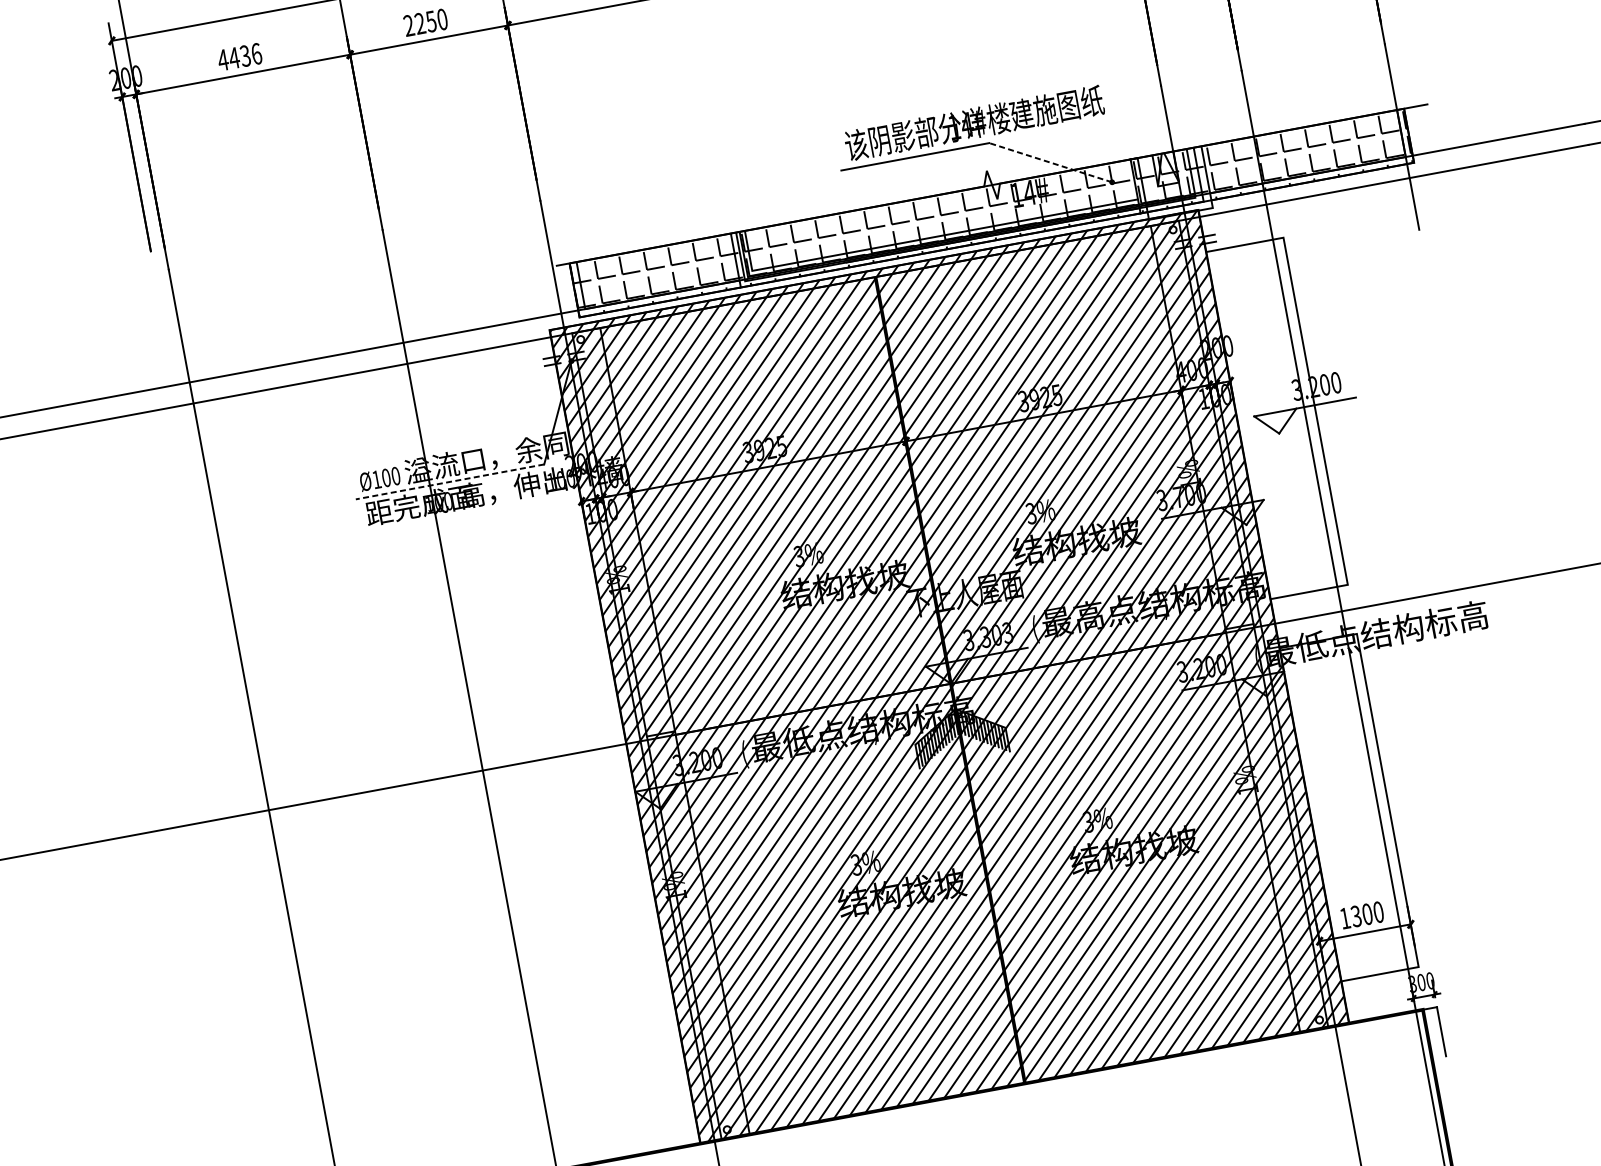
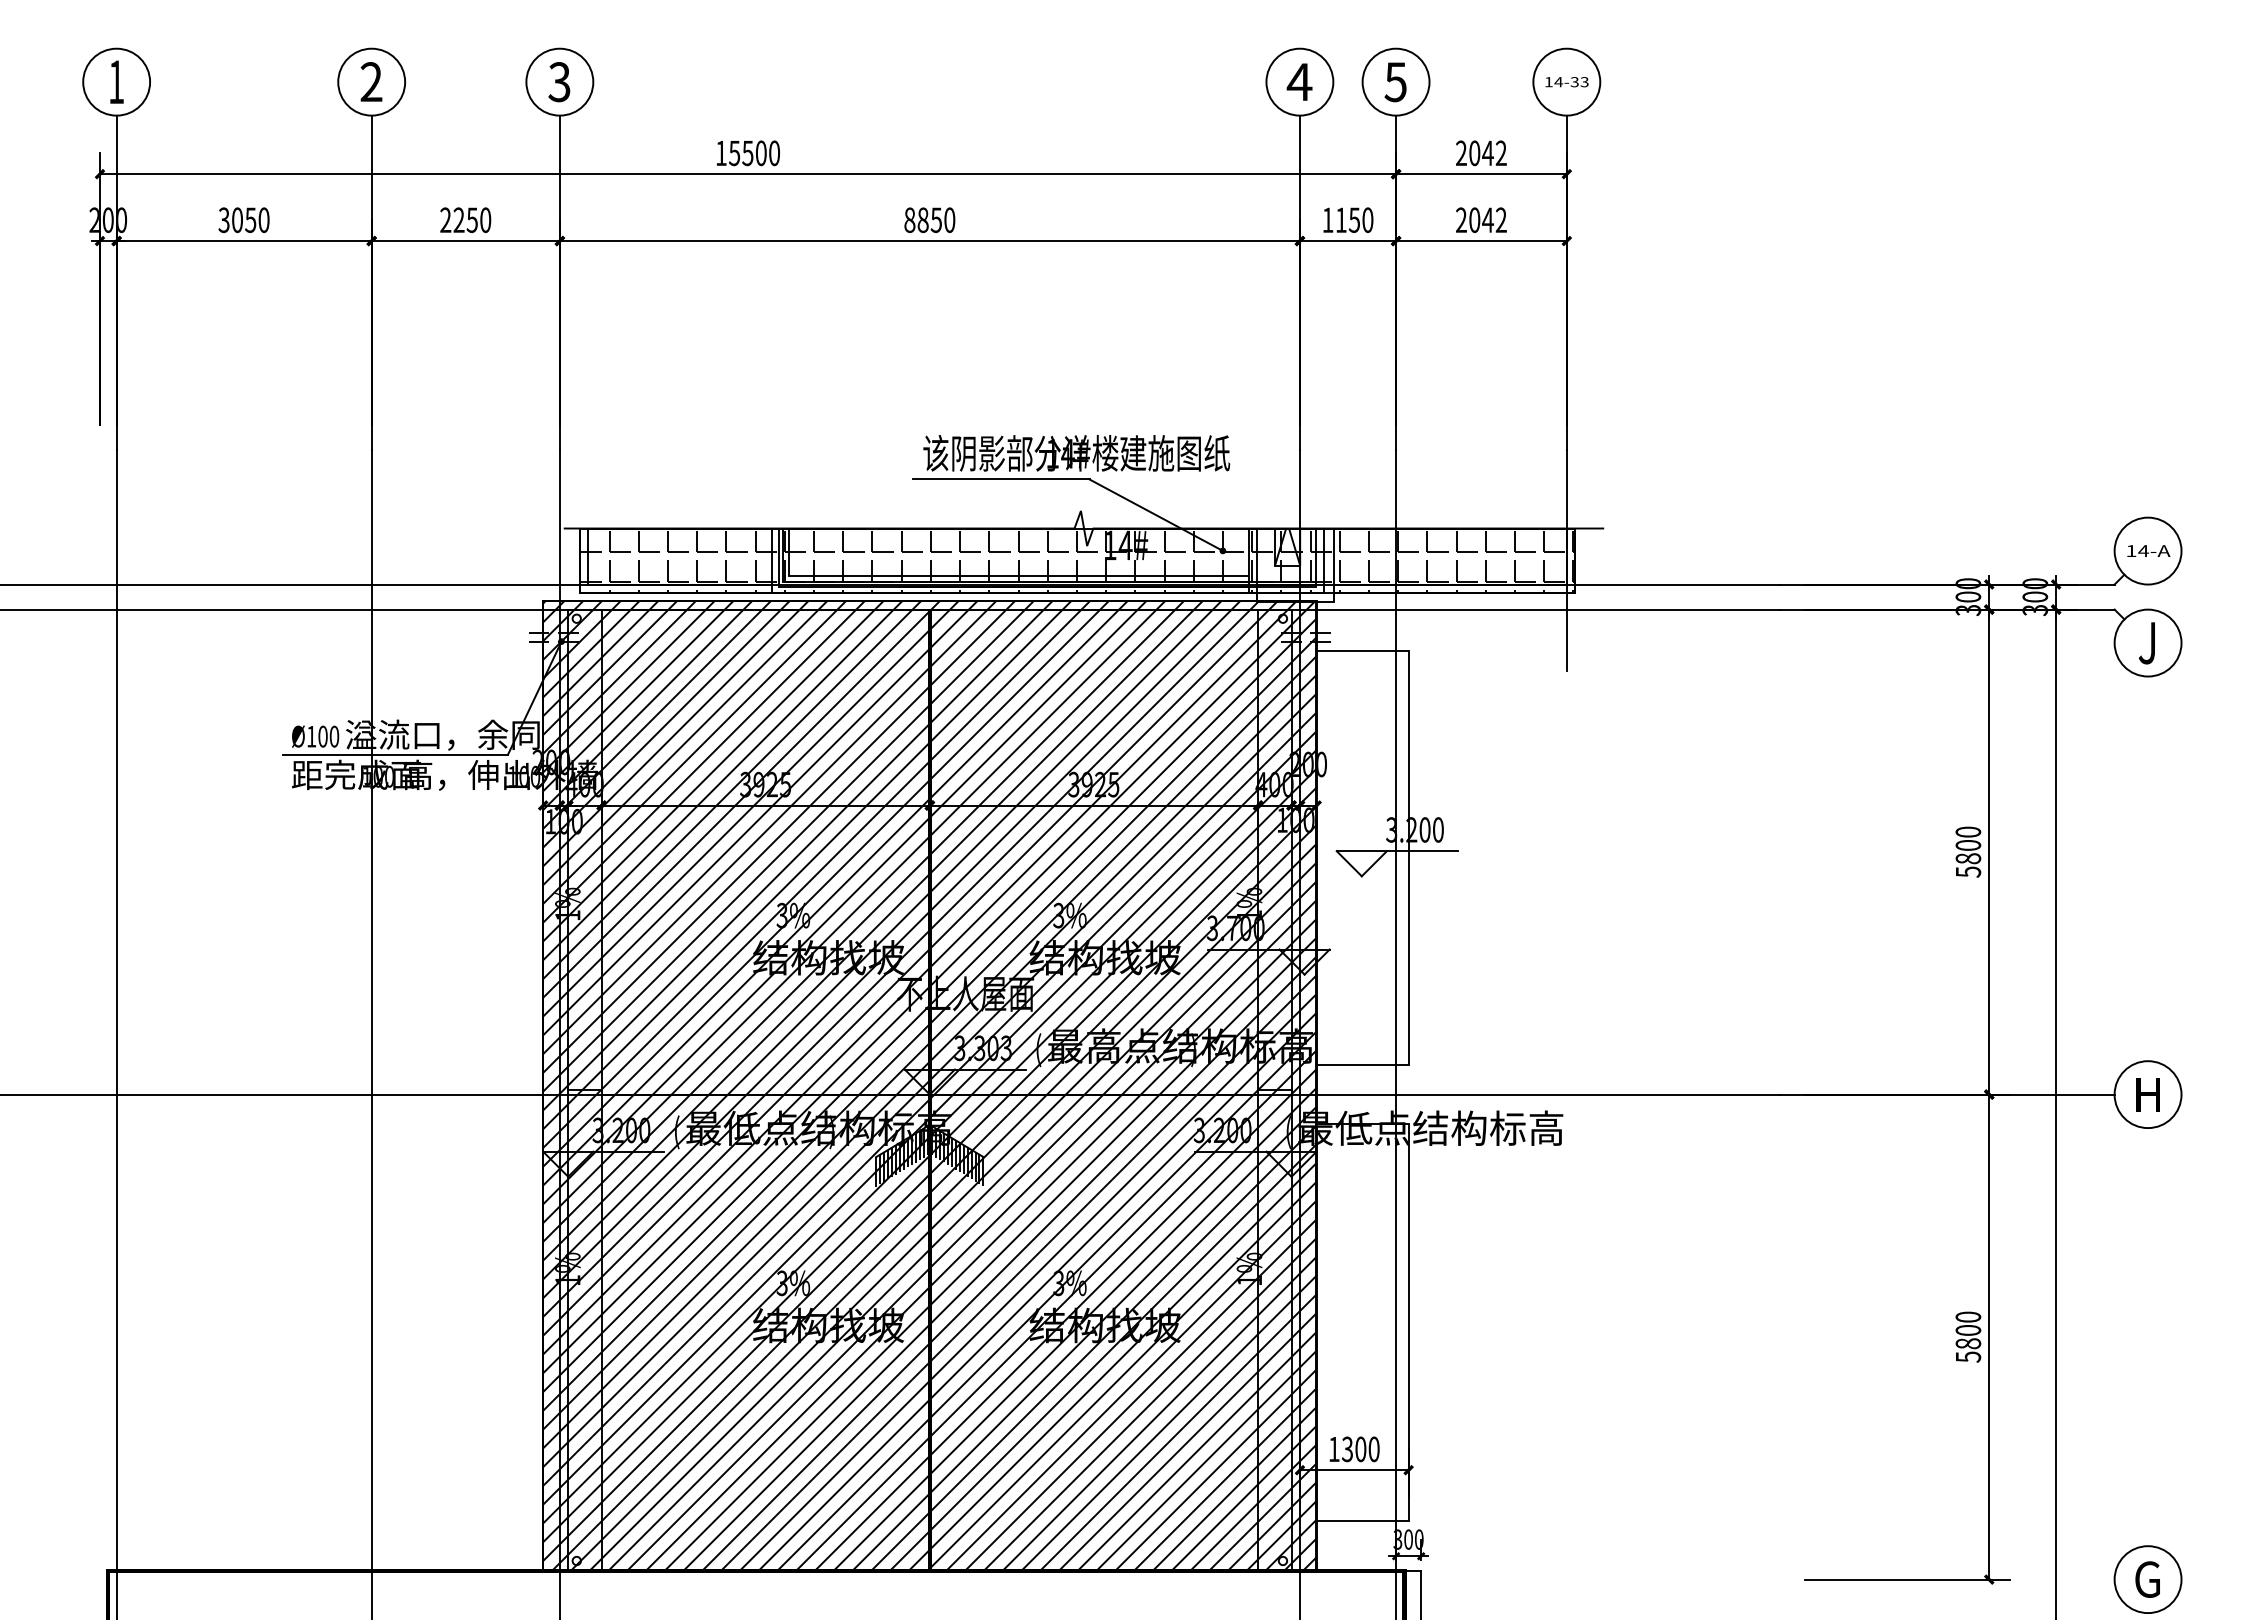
text: (239, 57) -> (243, 220), 4436 -> 3050
line: (1050, 162) -> (1156, 515), dashed -> solid
line: (449, 481) -> (395, 754), dashed -> solid

